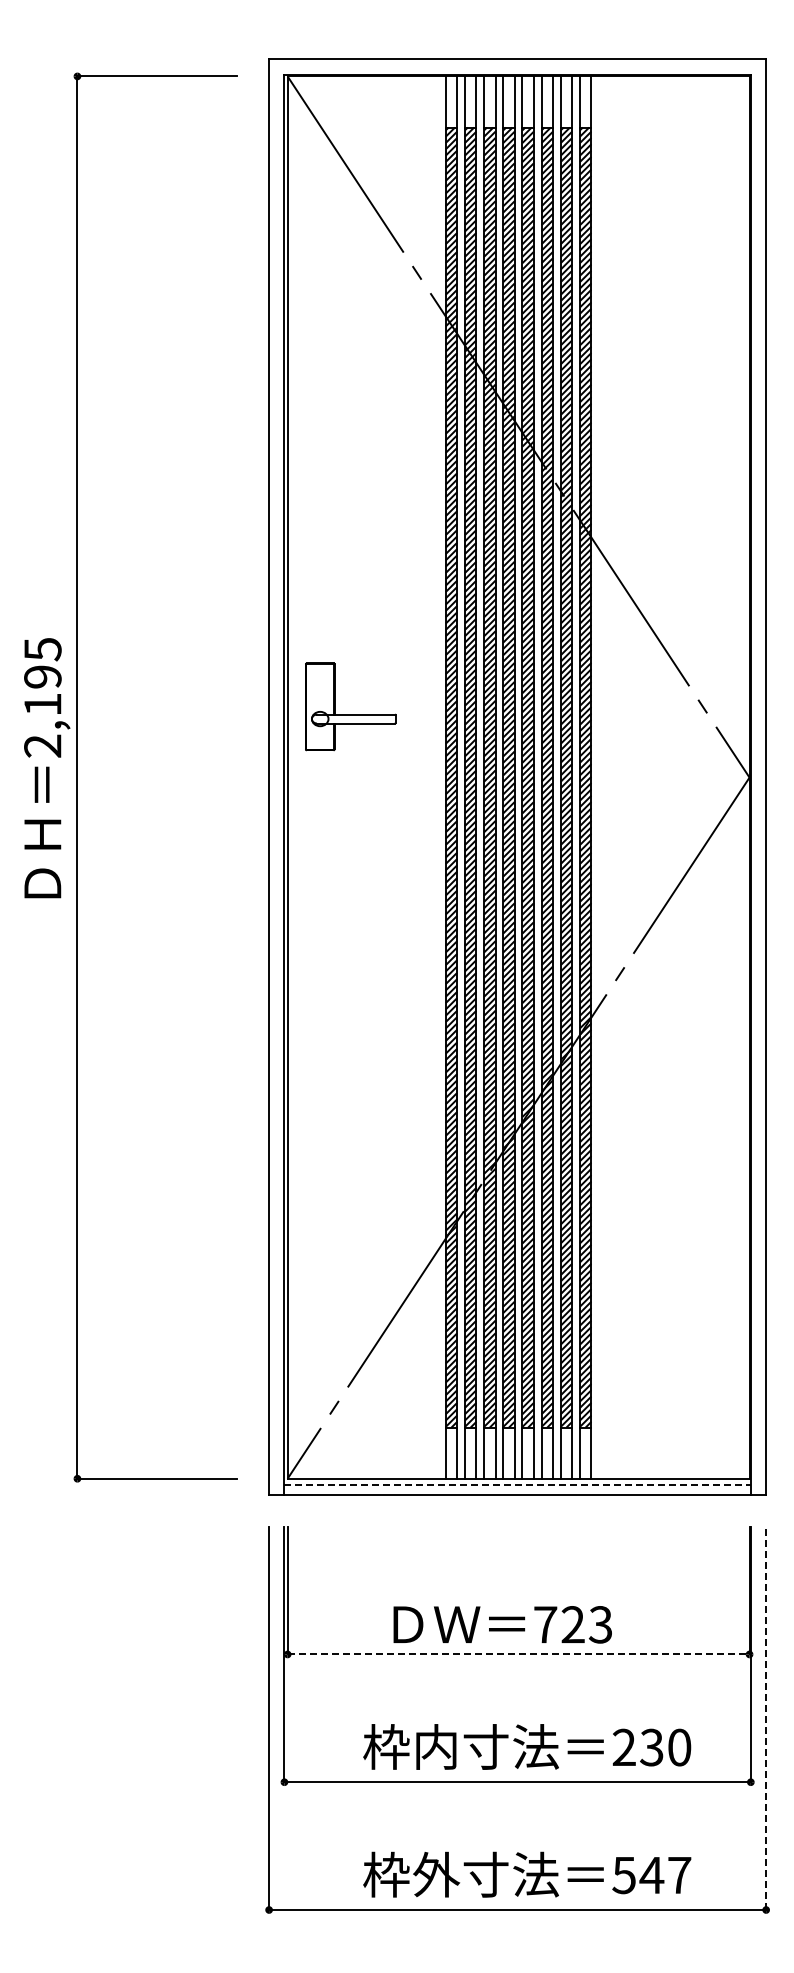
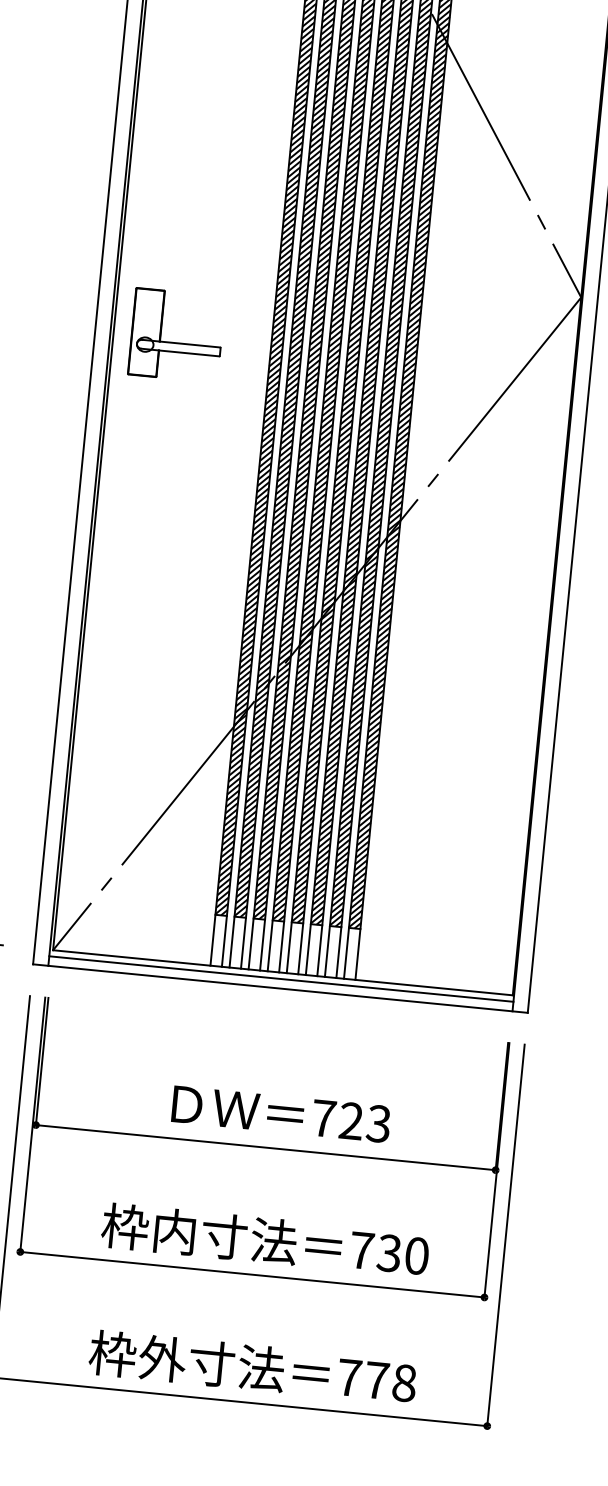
part: (350, 714) -> (175, 343), moved
line: (518, 1485) -> (282, 979), dashed -> solid
text: (502, 1624) -> (281, 1114), moved
line: (518, 1654) -> (265, 1147), dashed -> solid
line: (766, 1718) -> (506, 1235), dashed -> solid
text: (623, 1746) -> (361, 1249), 230 -> 730
text: (651, 1875) -> (376, 1380), 547 -> 778

